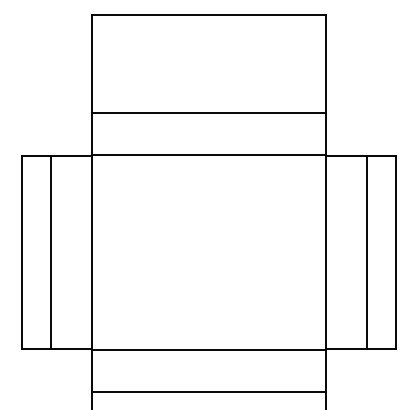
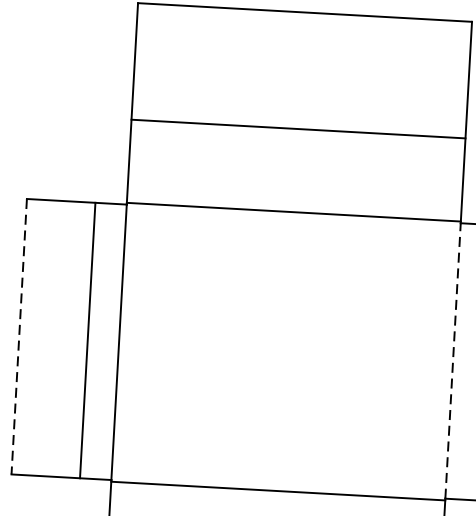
line: (208, 112) -> (297, 128), moved
line: (22, 252) -> (19, 336), solid -> dashed
line: (51, 252) -> (87, 340), moved
line: (325, 252) -> (452, 360), solid -> dashed

